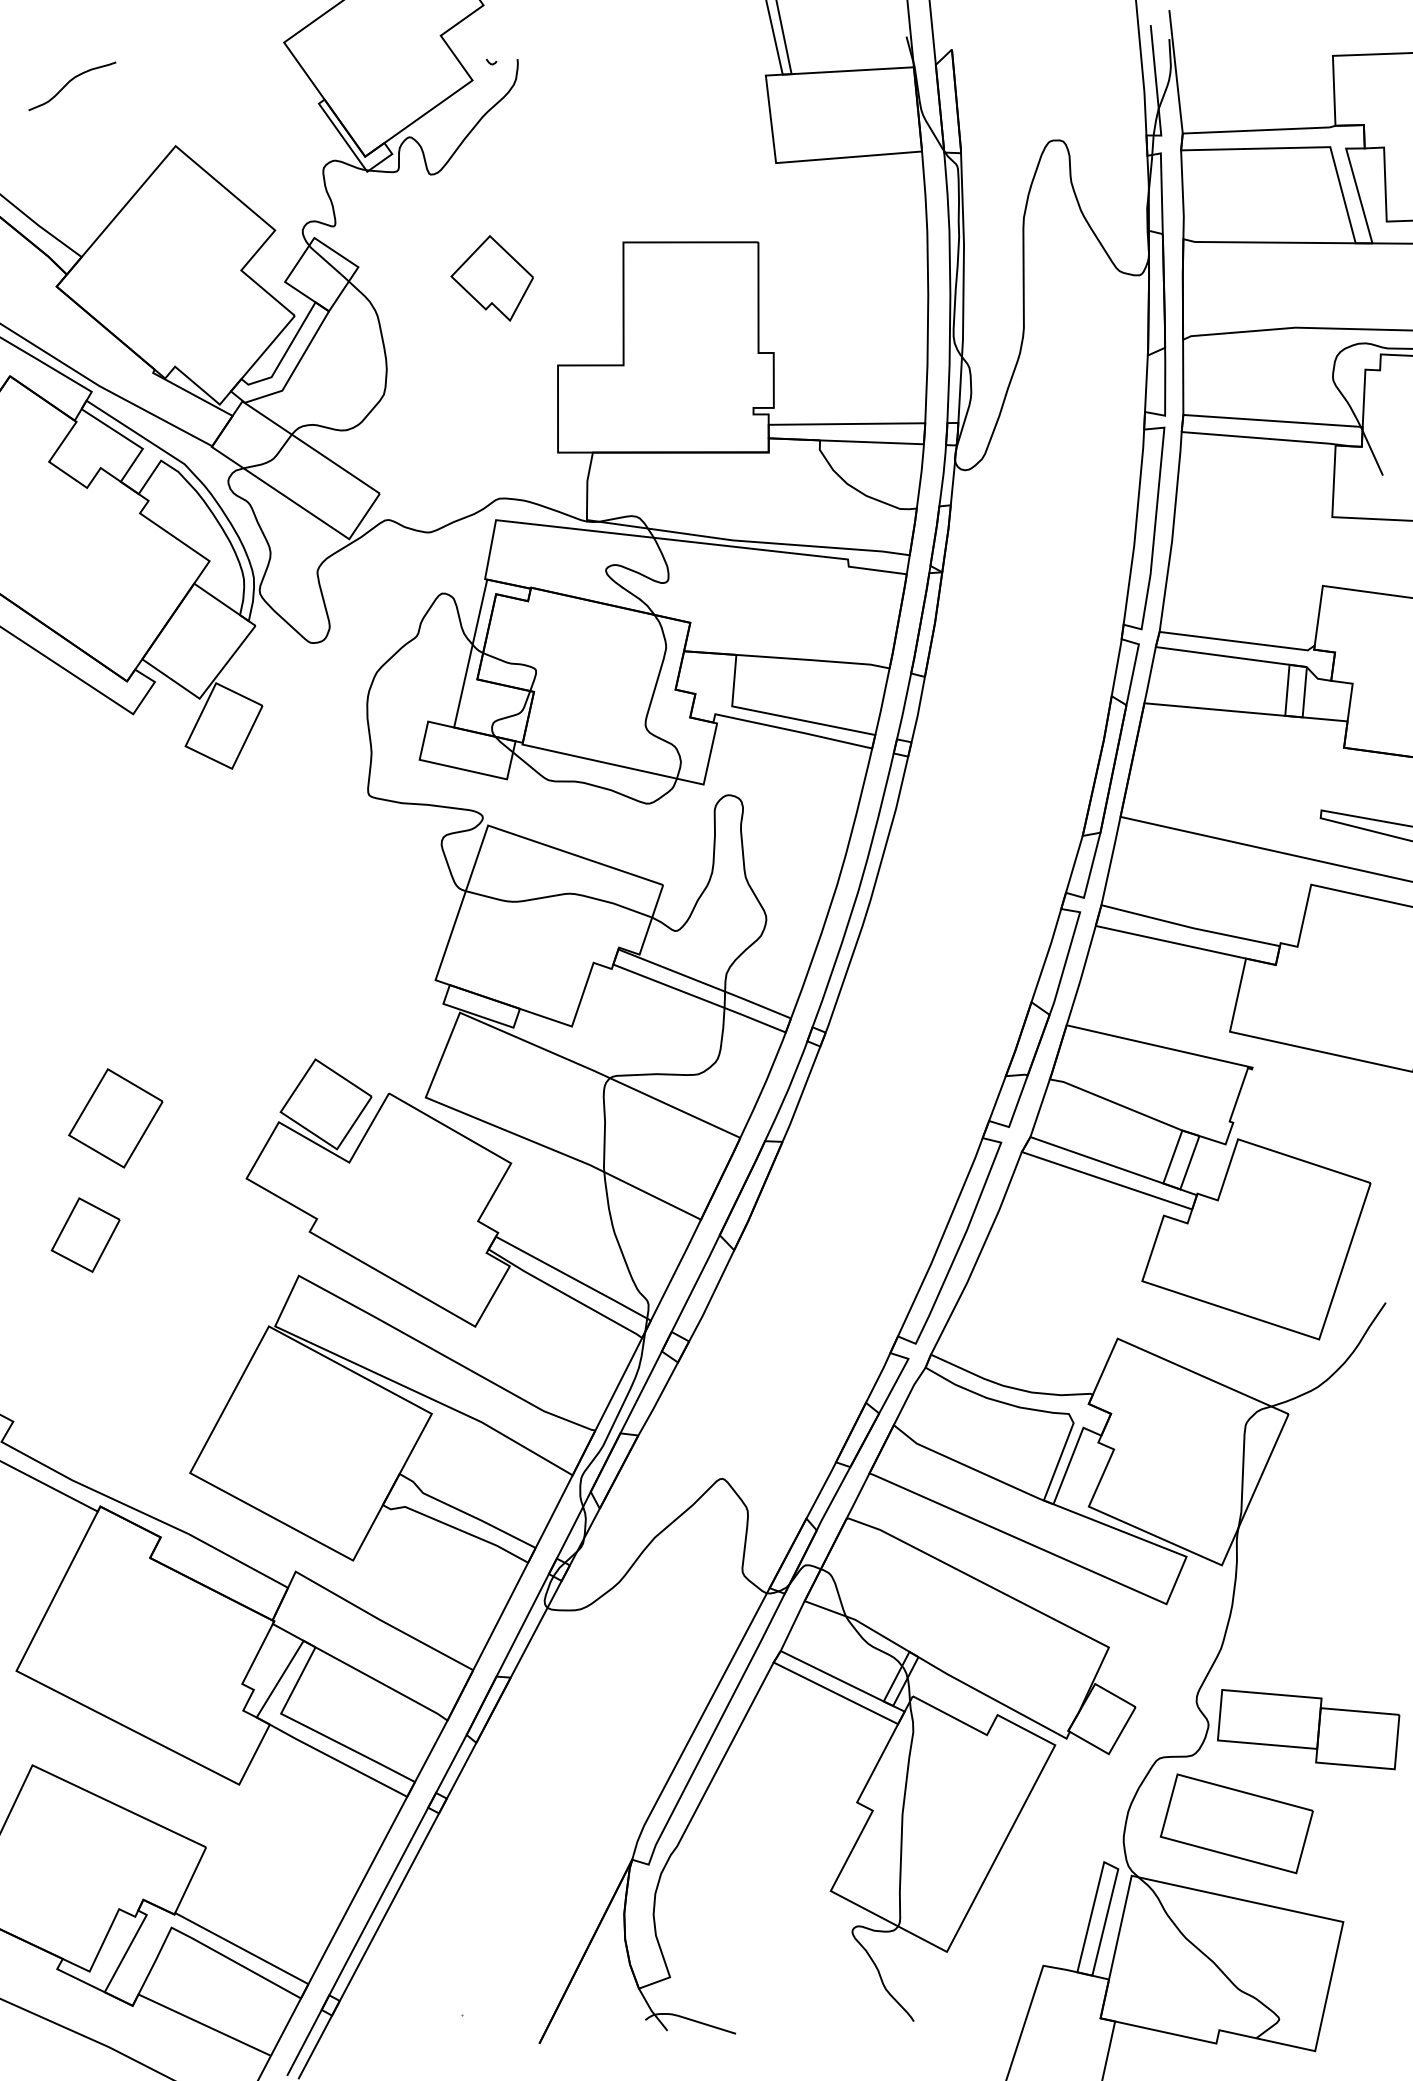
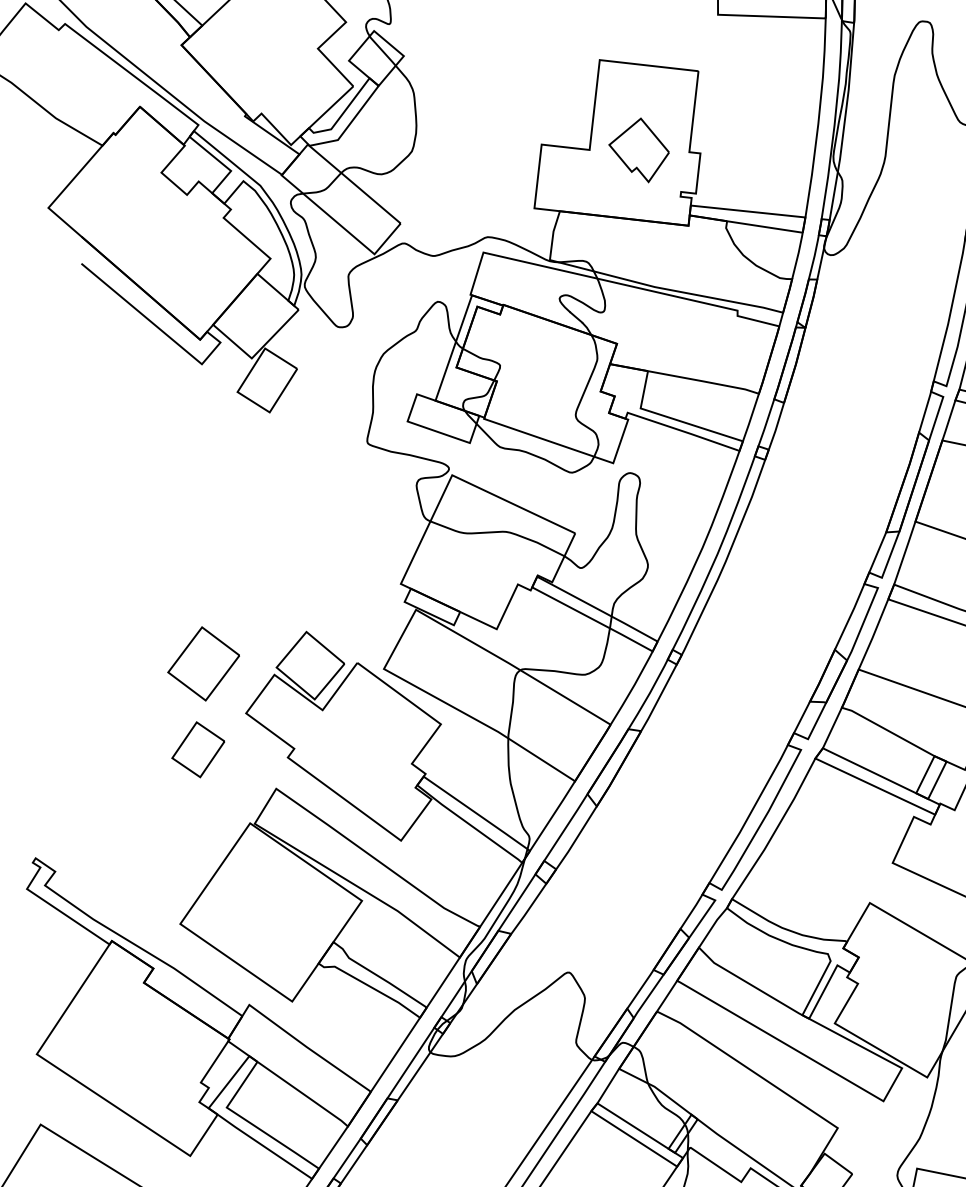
part: (491, 278) -> (638, 149), moved
part: (115, 1118) -> (203, 663), moved
part: (85, 1234) -> (198, 749), moved

